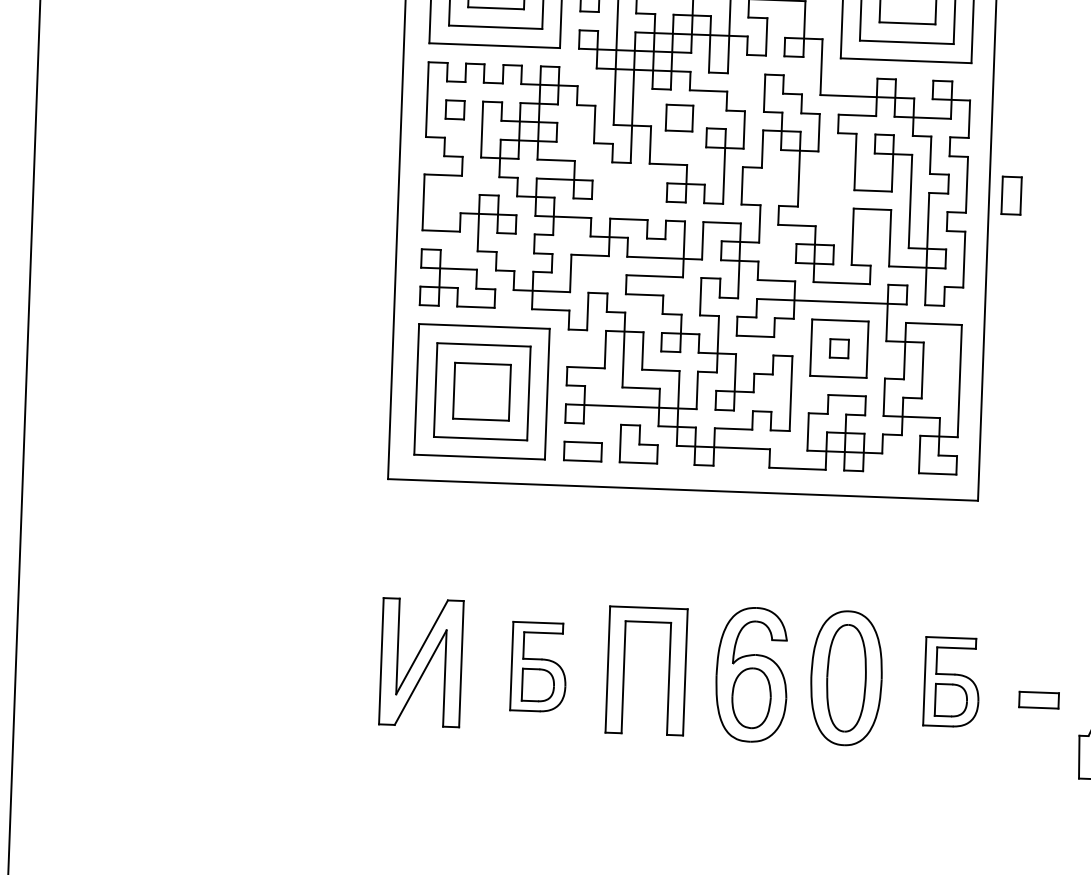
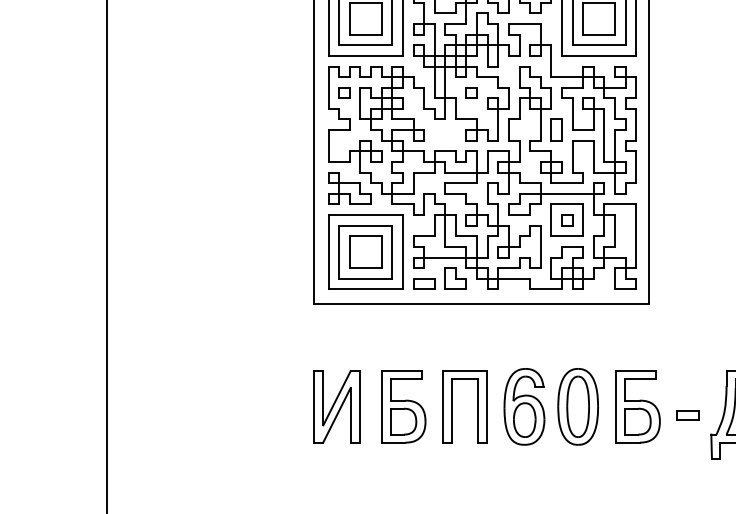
part: (678, 117) -> (471, 92), size x0.71
part: (1011, 194) -> (556, 129), moved
part: (538, 666) -> (403, 406), size x1.43
part: (951, 681) -> (637, 406), size x1.43

